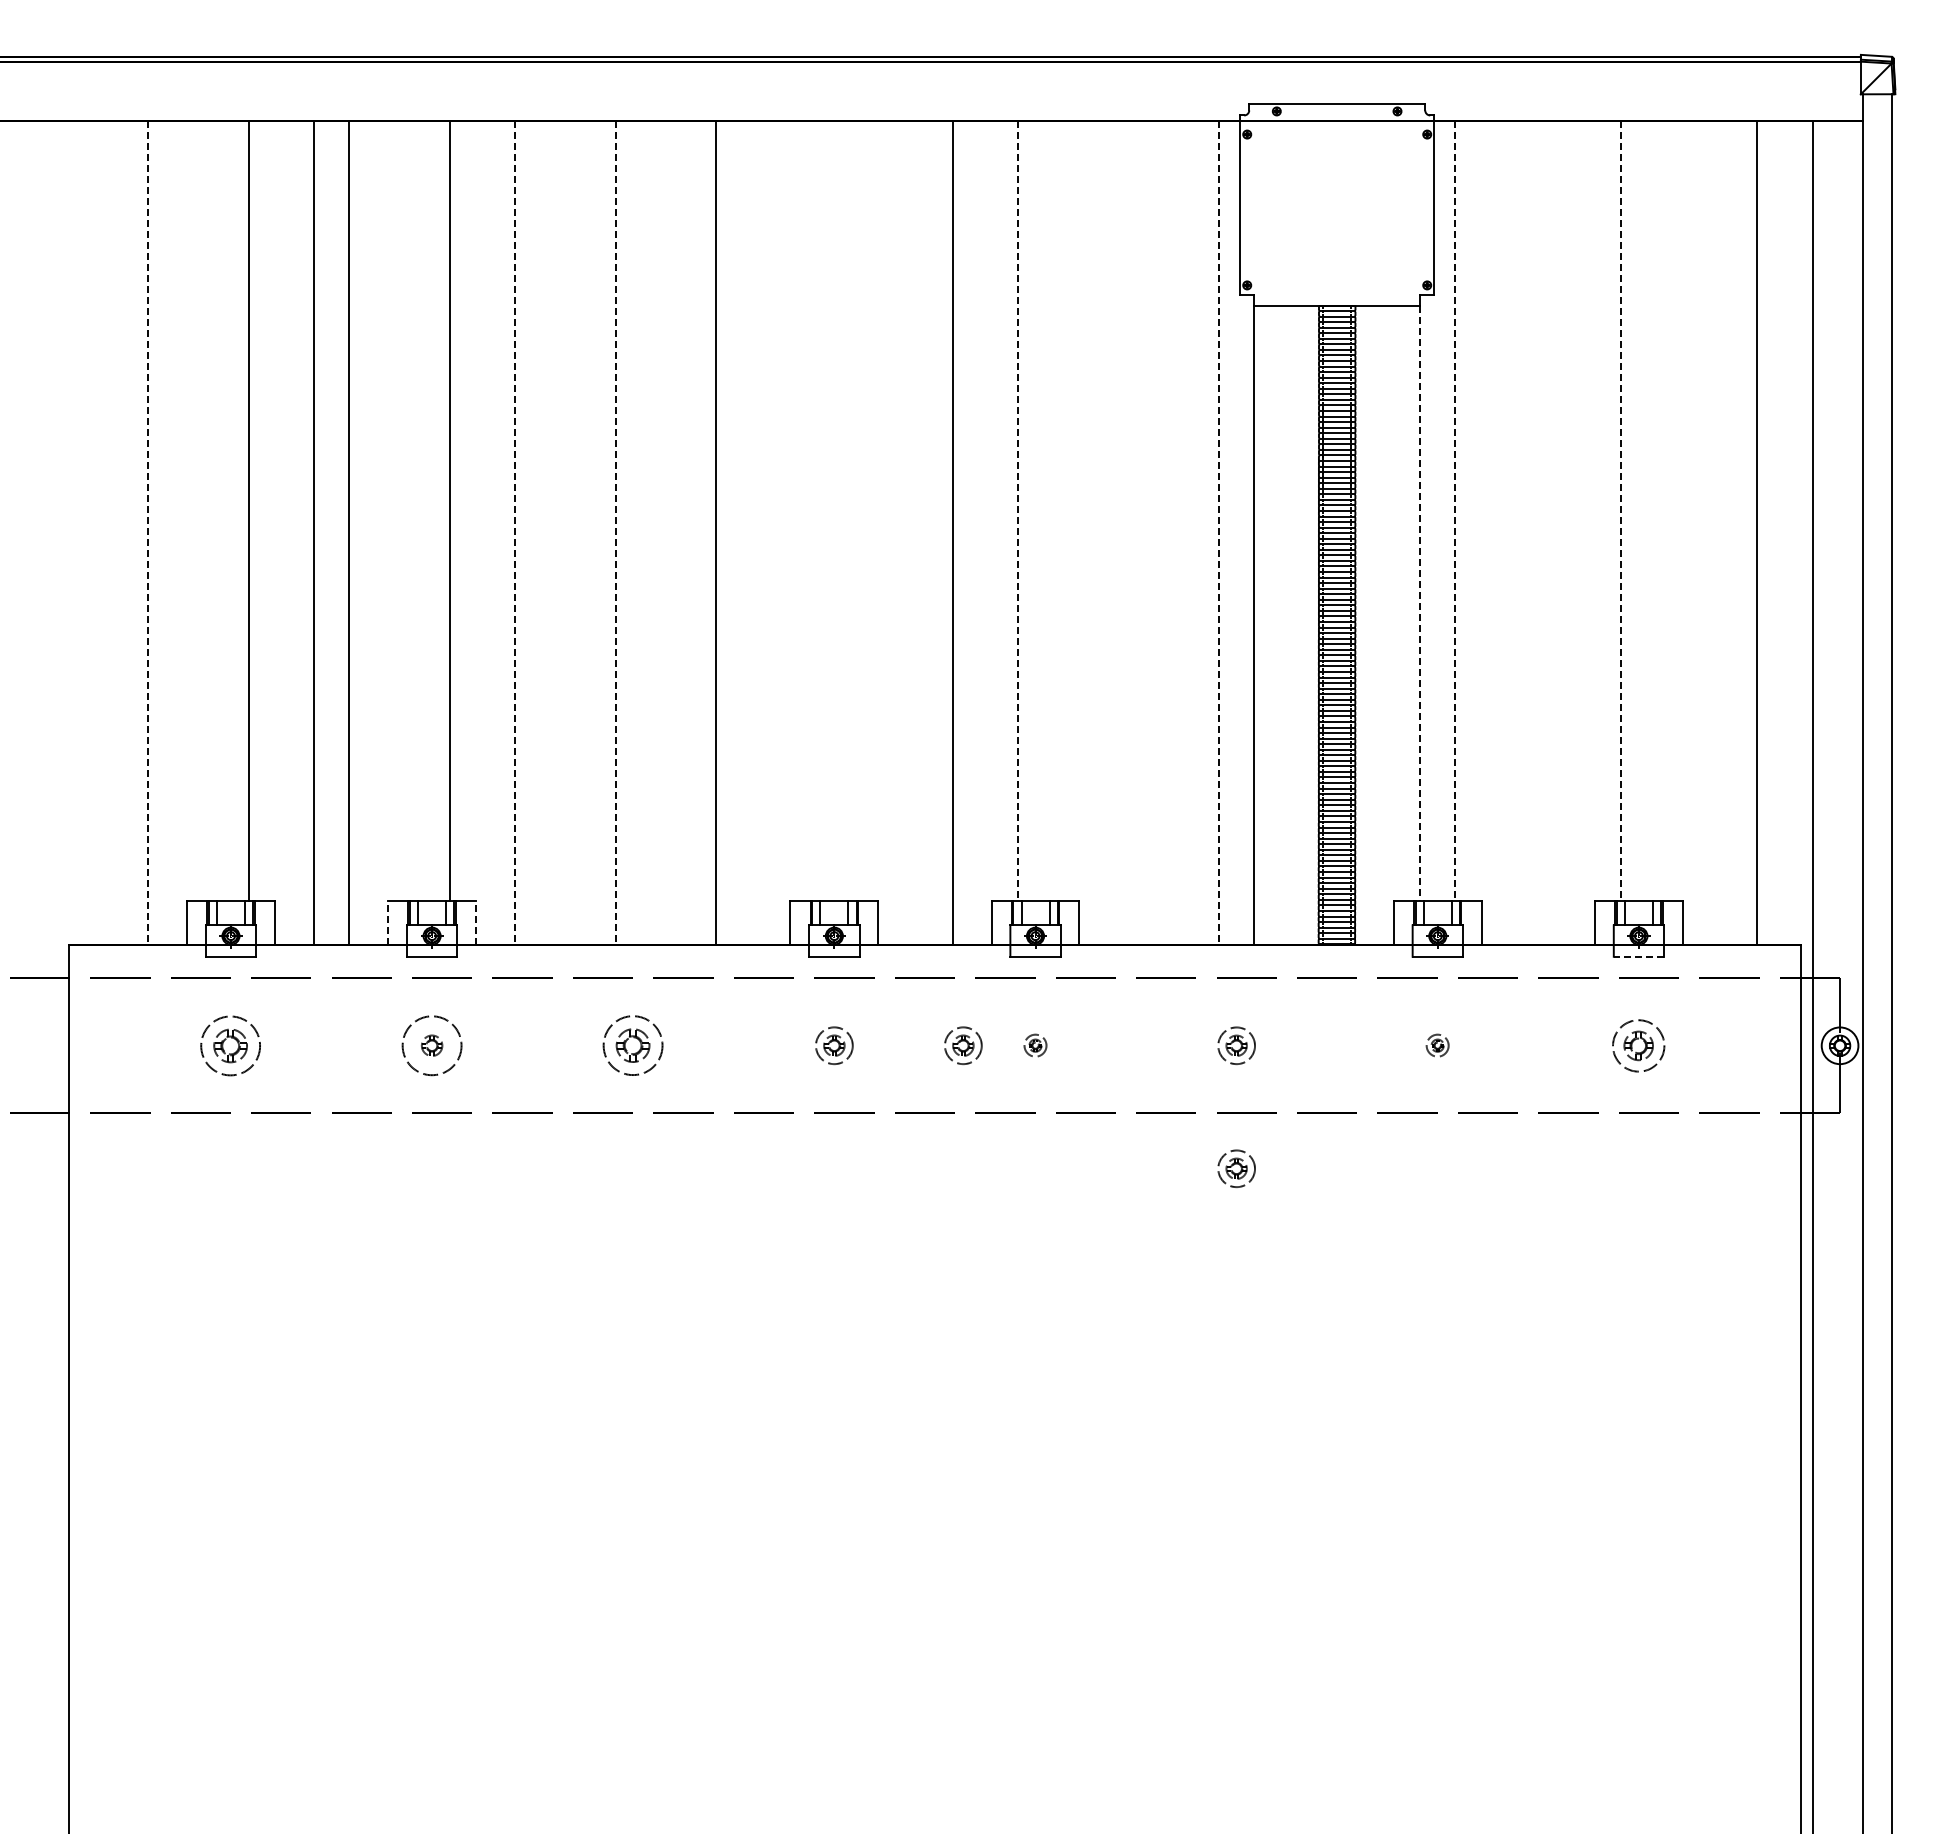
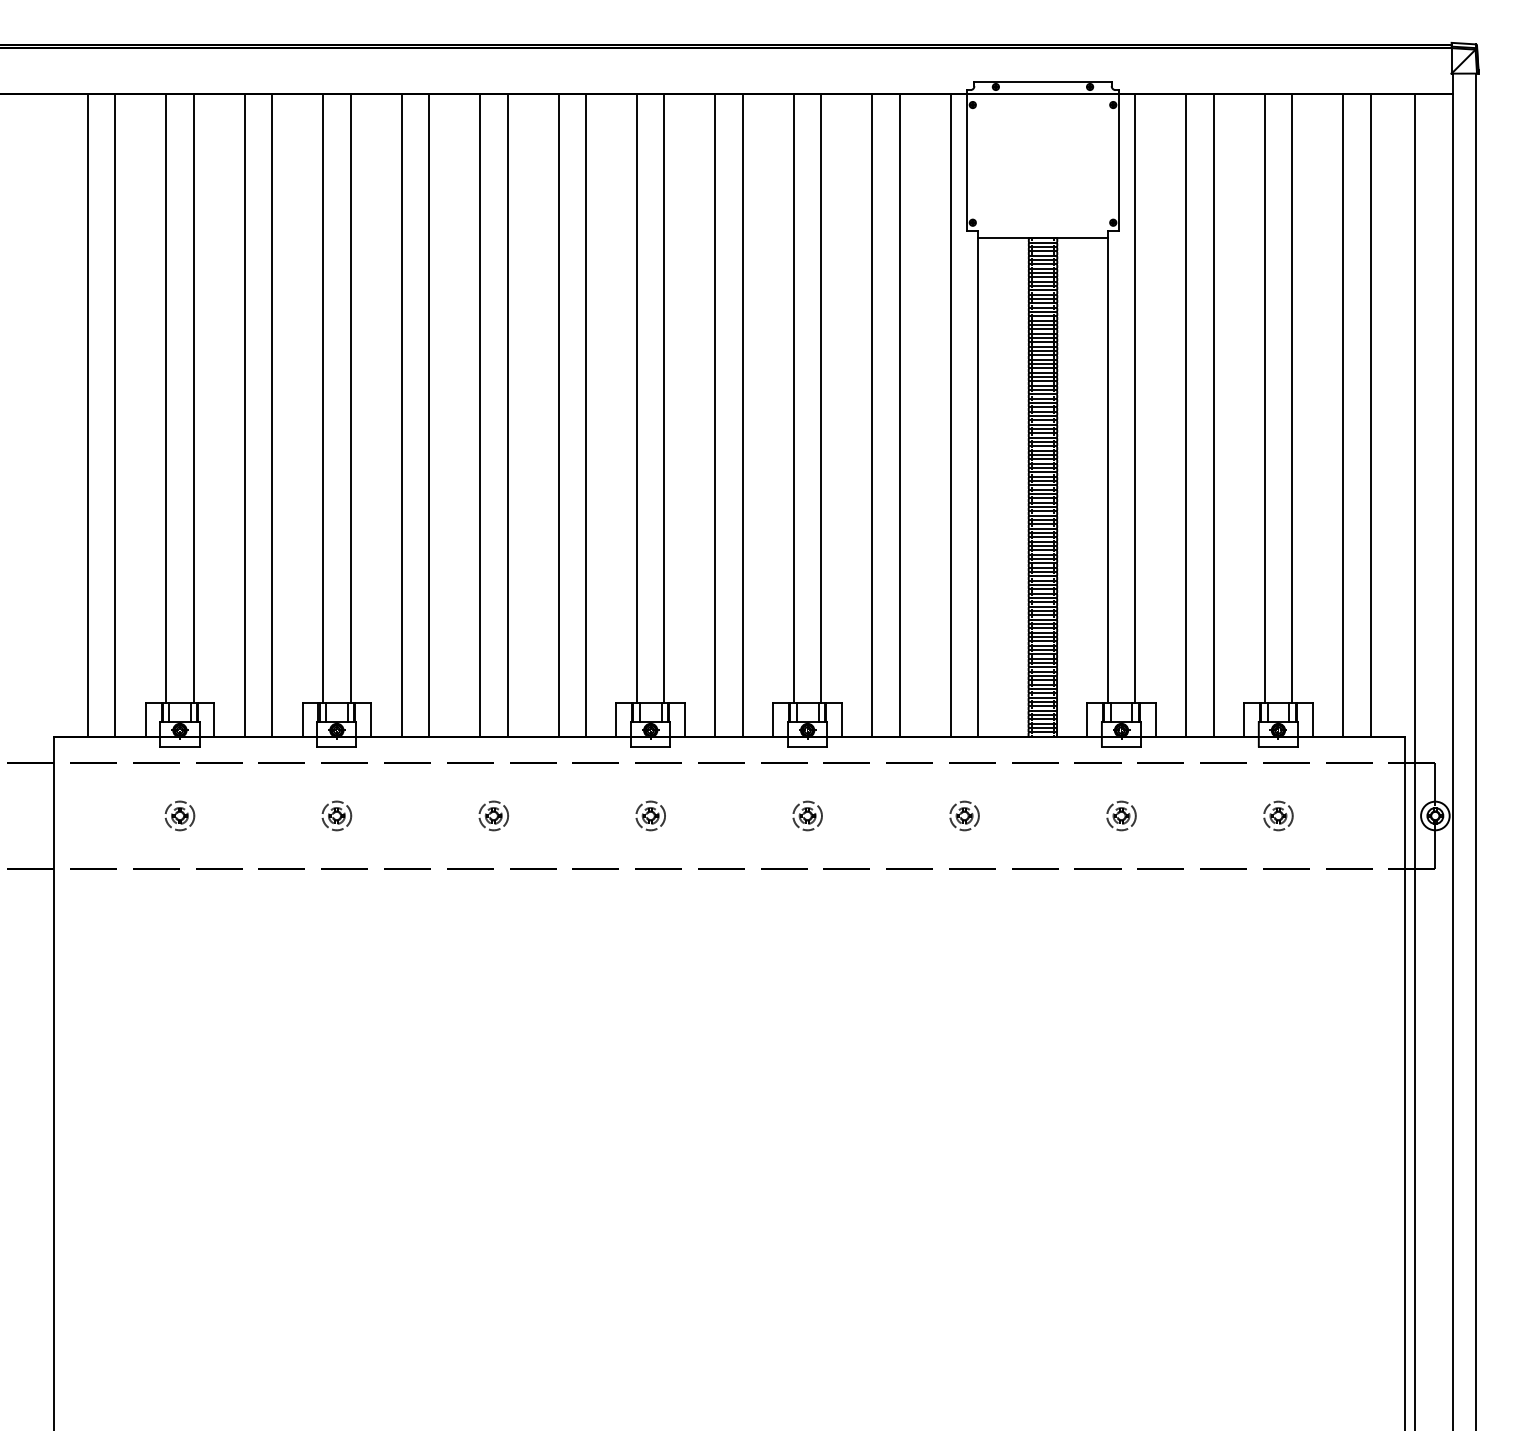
line: (213, 510) -> (166, 398), added
line: (414, 510) -> (323, 398), added
line: (816, 510) -> (636, 398), added
line: (851, 510) -> (664, 398), added
line: (1017, 510) -> (793, 398), dashed -> solid
line: (1053, 510) -> (821, 398), added
line: (1455, 510) -> (1135, 398), dashed -> solid
line: (1621, 510) -> (1264, 398), dashed -> solid
line: (1656, 510) -> (1292, 398), added
line: (112, 532) -> (87, 415), added
line: (148, 532) -> (115, 415), dashed -> solid
line: (515, 532) -> (401, 415), dashed -> solid
line: (550, 532) -> (429, 415), added
line: (615, 532) -> (479, 415), dashed -> solid
line: (650, 532) -> (507, 415), added
line: (751, 532) -> (586, 415), added
line: (917, 532) -> (715, 415), added
line: (1118, 532) -> (872, 415), added
line: (1153, 532) -> (899, 415), added
line: (1219, 532) -> (951, 415), dashed -> solid
line: (1520, 532) -> (1186, 415), added
line: (1555, 532) -> (1213, 415), added
line: (1721, 532) -> (1342, 415), added
line: (1420, 603) -> (1108, 470), dashed -> solid
line: (388, 922) -> (302, 719), dashed -> solid
line: (475, 922) -> (370, 719), dashed -> solid
line: (1638, 956) -> (1278, 746), dashed -> solid
part: (231, 1045) -> (180, 815), size x0.62
circle: (431, 1045) -> (336, 815), size x0.62
part: (633, 1045) -> (494, 815), size x0.62
part: (963, 1045) -> (751, 815), removed
part: (1035, 1045) -> (807, 815), size x1.67
part: (1437, 1045) -> (1121, 815), size x1.67
part: (1639, 1045) -> (1278, 815), size x0.71
part: (1236, 1168) -> (964, 911), removed

